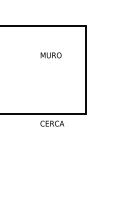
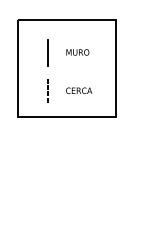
line: (23, 55) -> (47, 52), added
line: (23, 90) -> (47, 91), added
text: (52, 123) -> (79, 90), moved

